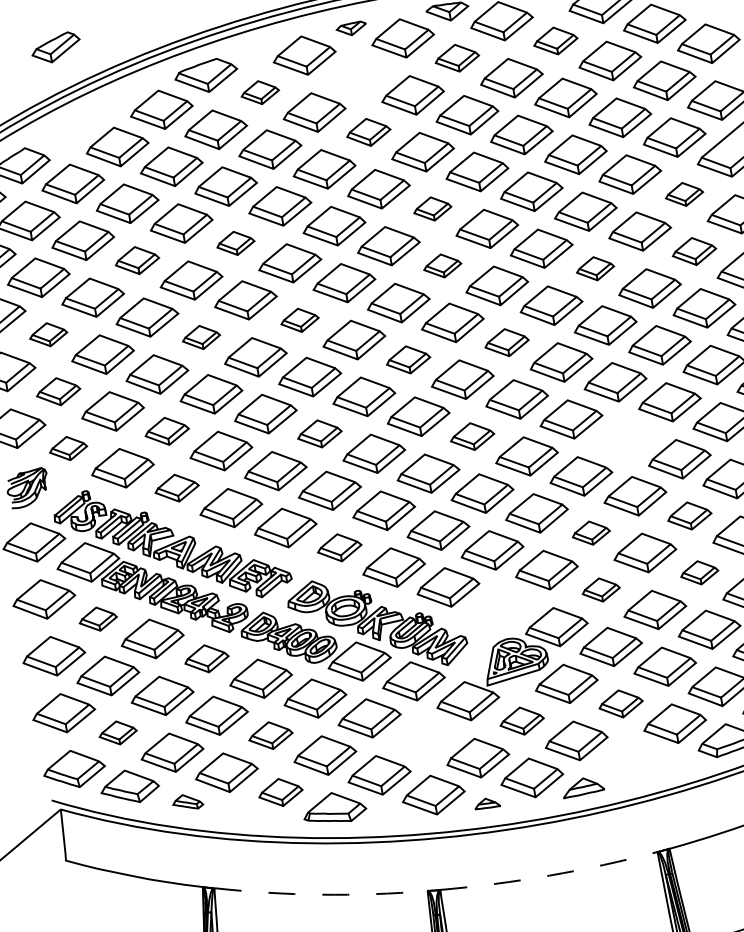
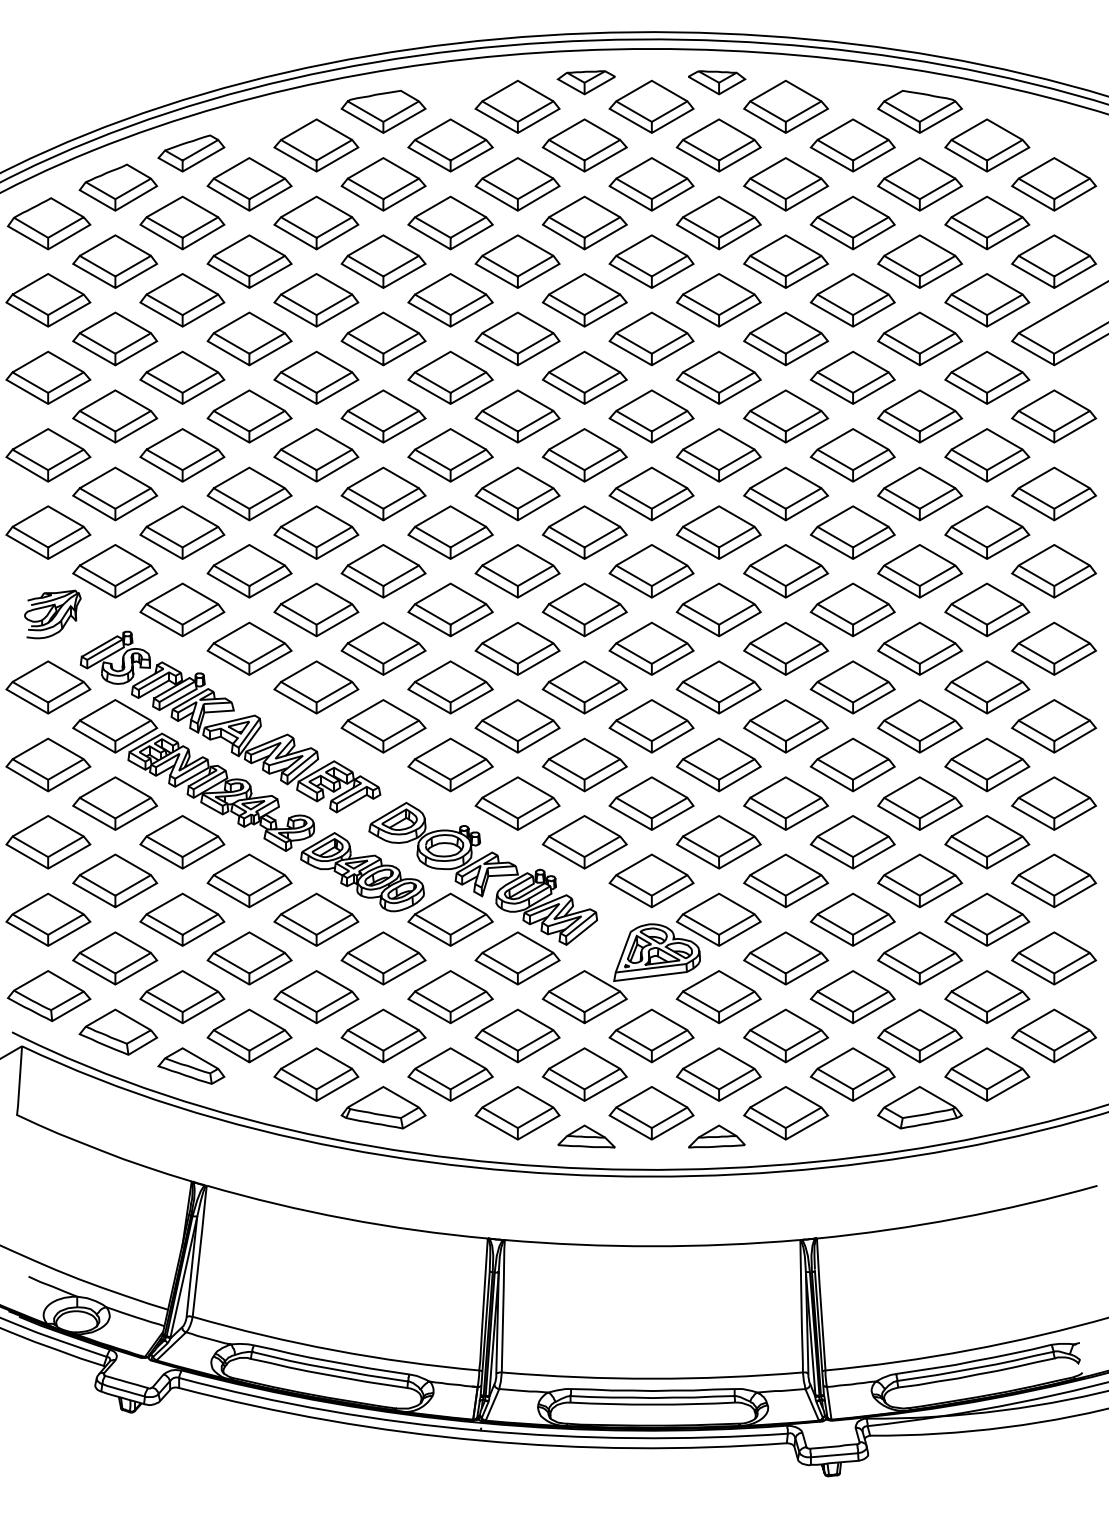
part: (351, 29) -> (585, 82), size x1.43
part: (555, 41) -> (852, 145), size x1.43
part: (56, 47) -> (191, 153), moved
part: (457, 58) -> (718, 145), size x1.43
part: (358, 75) -> (584, 145), added
part: (260, 92) -> (450, 145), size x1.67
part: (368, 132) -> (584, 222), size x1.43
part: (684, 194) -> (987, 377), size x1.67
part: (432, 208) -> (651, 338), size x1.67
part: (235, 243) -> (383, 338), size x1.67
part: (694, 251) -> (987, 455), size x1.43
part: (137, 260) -> (249, 338), size x1.43
part: (442, 266) -> (651, 416), size x1.67
part: (595, 268) -> (852, 455), size x1.67
part: (299, 320) -> (450, 455), size x1.67
part: (48, 334) -> (115, 416), size x1.67
part: (201, 337) -> (316, 455), size x1.67
part: (506, 342) -> (718, 532), size x1.43
part: (408, 359) -> (584, 532), size x1.43
part: (58, 391) -> (115, 493), size x1.43
part: (167, 431) -> (249, 571), size x1.43
part: (319, 433) -> (450, 609), size x1.43
part: (472, 436) -> (651, 648), size x1.43
part: (625, 439) -> (852, 687), added
part: (68, 448) -> (115, 571), size x1.67
part: (176, 488) -> (249, 648), size x1.43
part: (689, 515) -> (920, 803), size x1.43
part: (591, 533) -> (786, 803), size x1.67
part: (339, 547) -> (450, 764), size x1.43
part: (699, 572) -> (920, 880), size x1.67
part: (601, 589) -> (786, 880), size x1.67
part: (502, 606) -> (651, 880), added
part: (98, 619) -> (115, 803), size x1.67
part: (206, 658) -> (249, 880), size x1.43
part: (621, 703) -> (786, 1035), size x1.43
part: (521, 720) -> (651, 1035), size x1.43
part: (118, 732) -> (115, 958), size x1.67
part: (270, 735) -> (316, 997), size x1.43
part: (423, 738) -> (517, 1035), added
part: (631, 760) -> (786, 1113), added
part: (280, 792) -> (316, 1074), size x1.43
part: (187, 801) -> (191, 1065), size x1.67
part: (487, 803) -> (586, 1136), size x1.67
arc: (549, 875) -> (652, 1246), dashed -> solid
arc: (320, 894) -> (345, 1218), dashed -> solid

